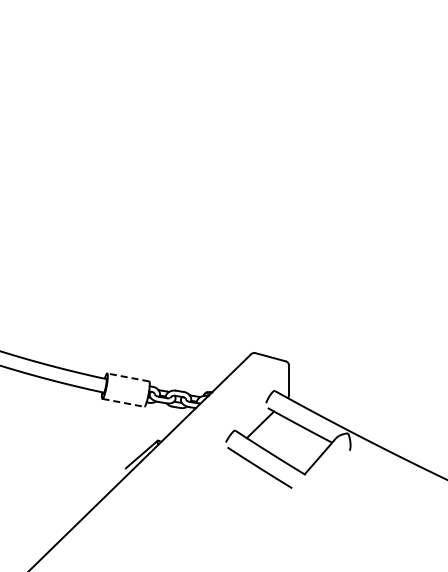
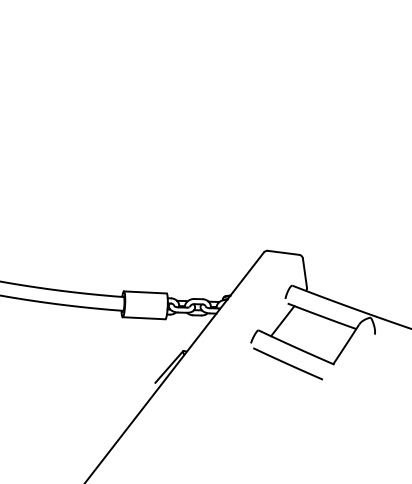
line: (127, 377) -> (144, 292), dashed -> solid
line: (123, 402) -> (144, 317), dashed -> solid

